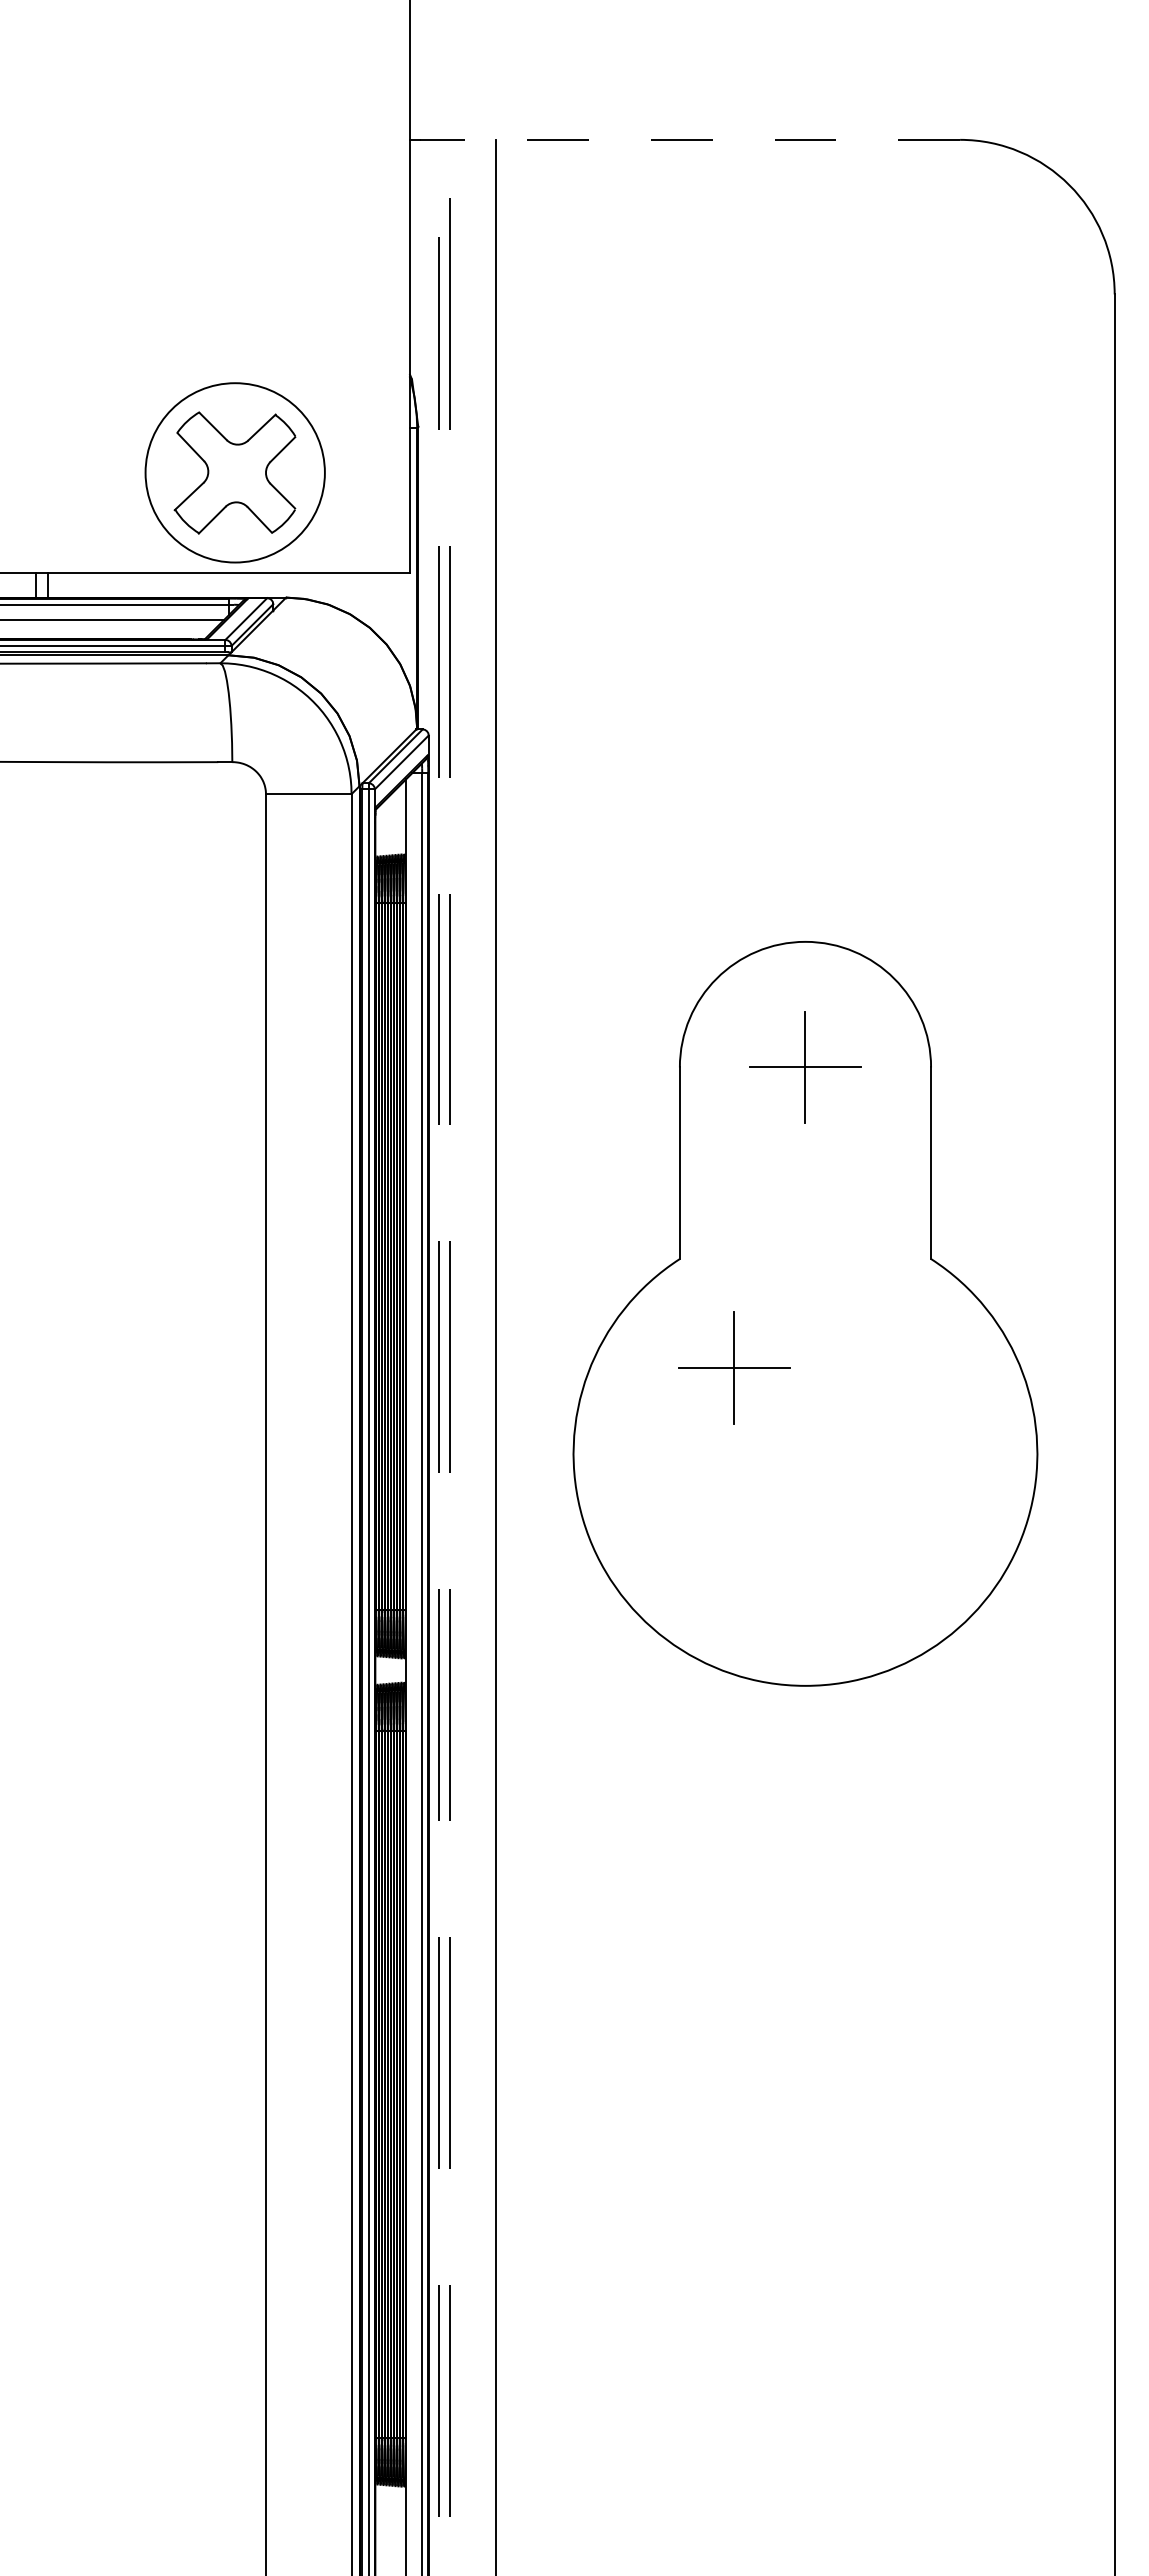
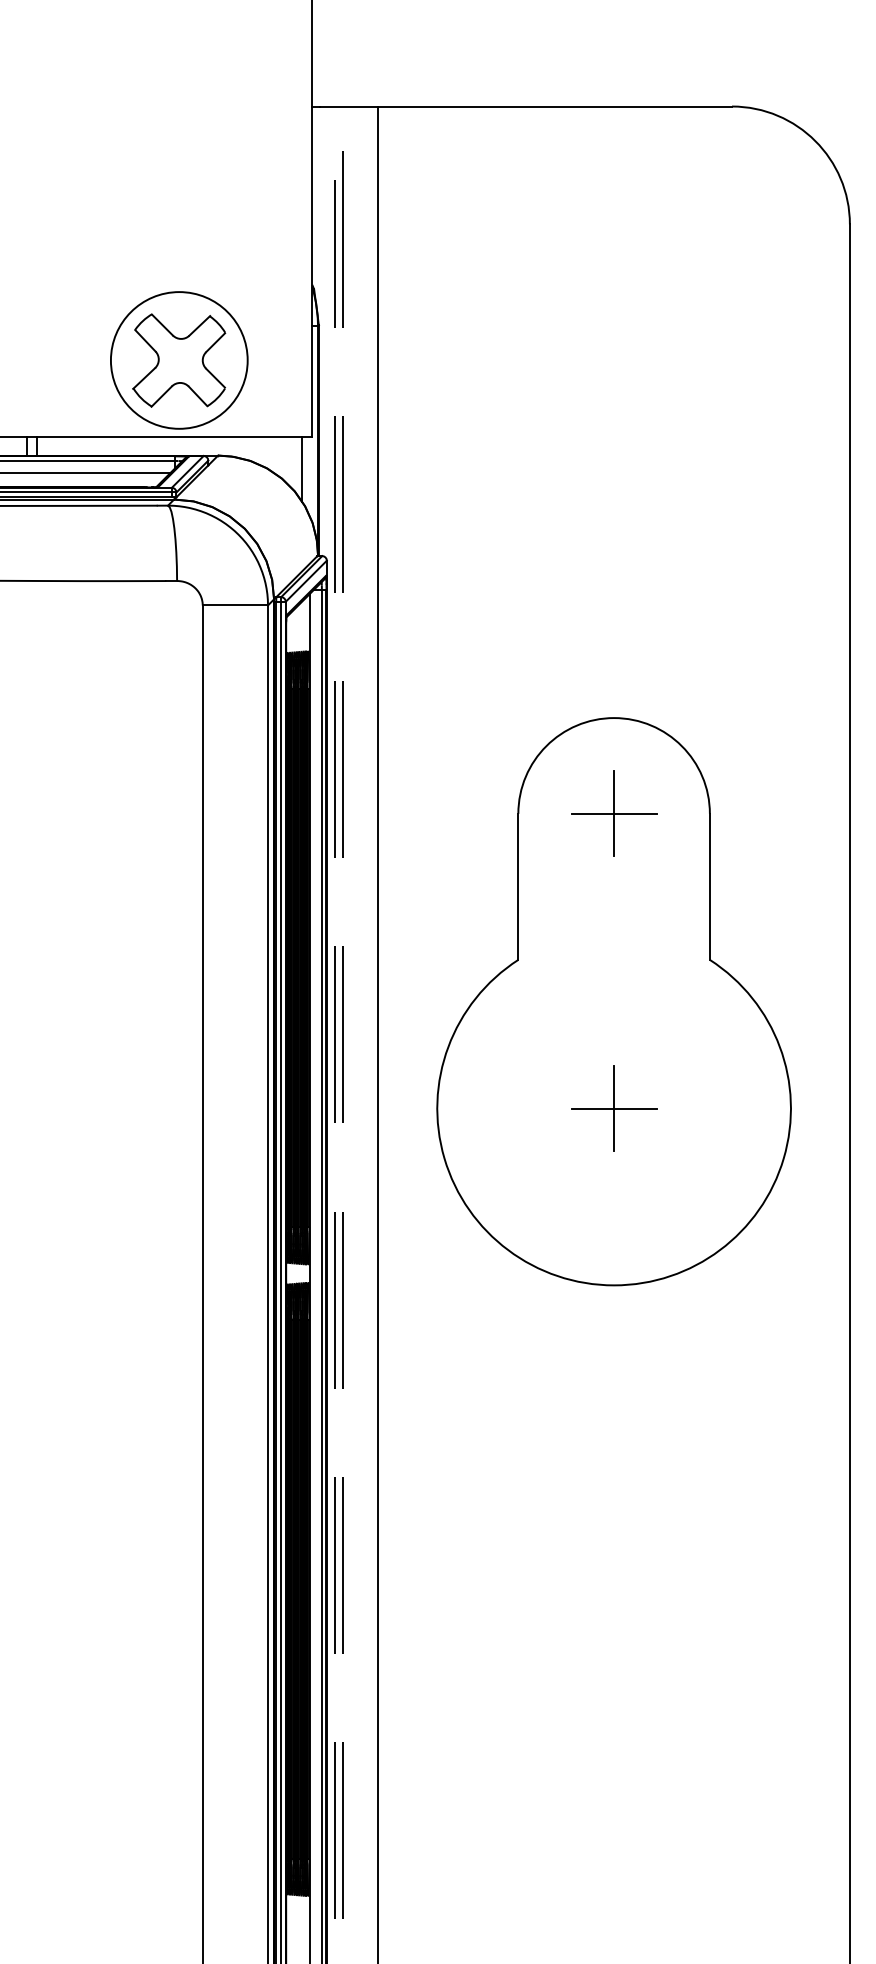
line: (690, 139) -> (526, 106), dashed -> solid
line: (396, 615) -> (302, 469), added
part: (734, 1367) -> (614, 1108), moved

